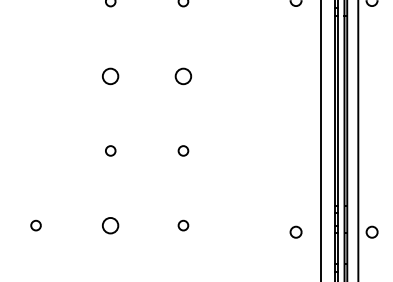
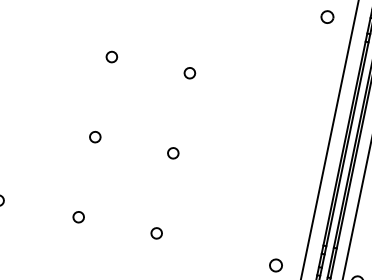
circle: (110, 75) -> (111, 56), size x0.62
circle: (183, 75) -> (190, 72), size x0.62
circle: (110, 225) -> (78, 217), size x0.62

